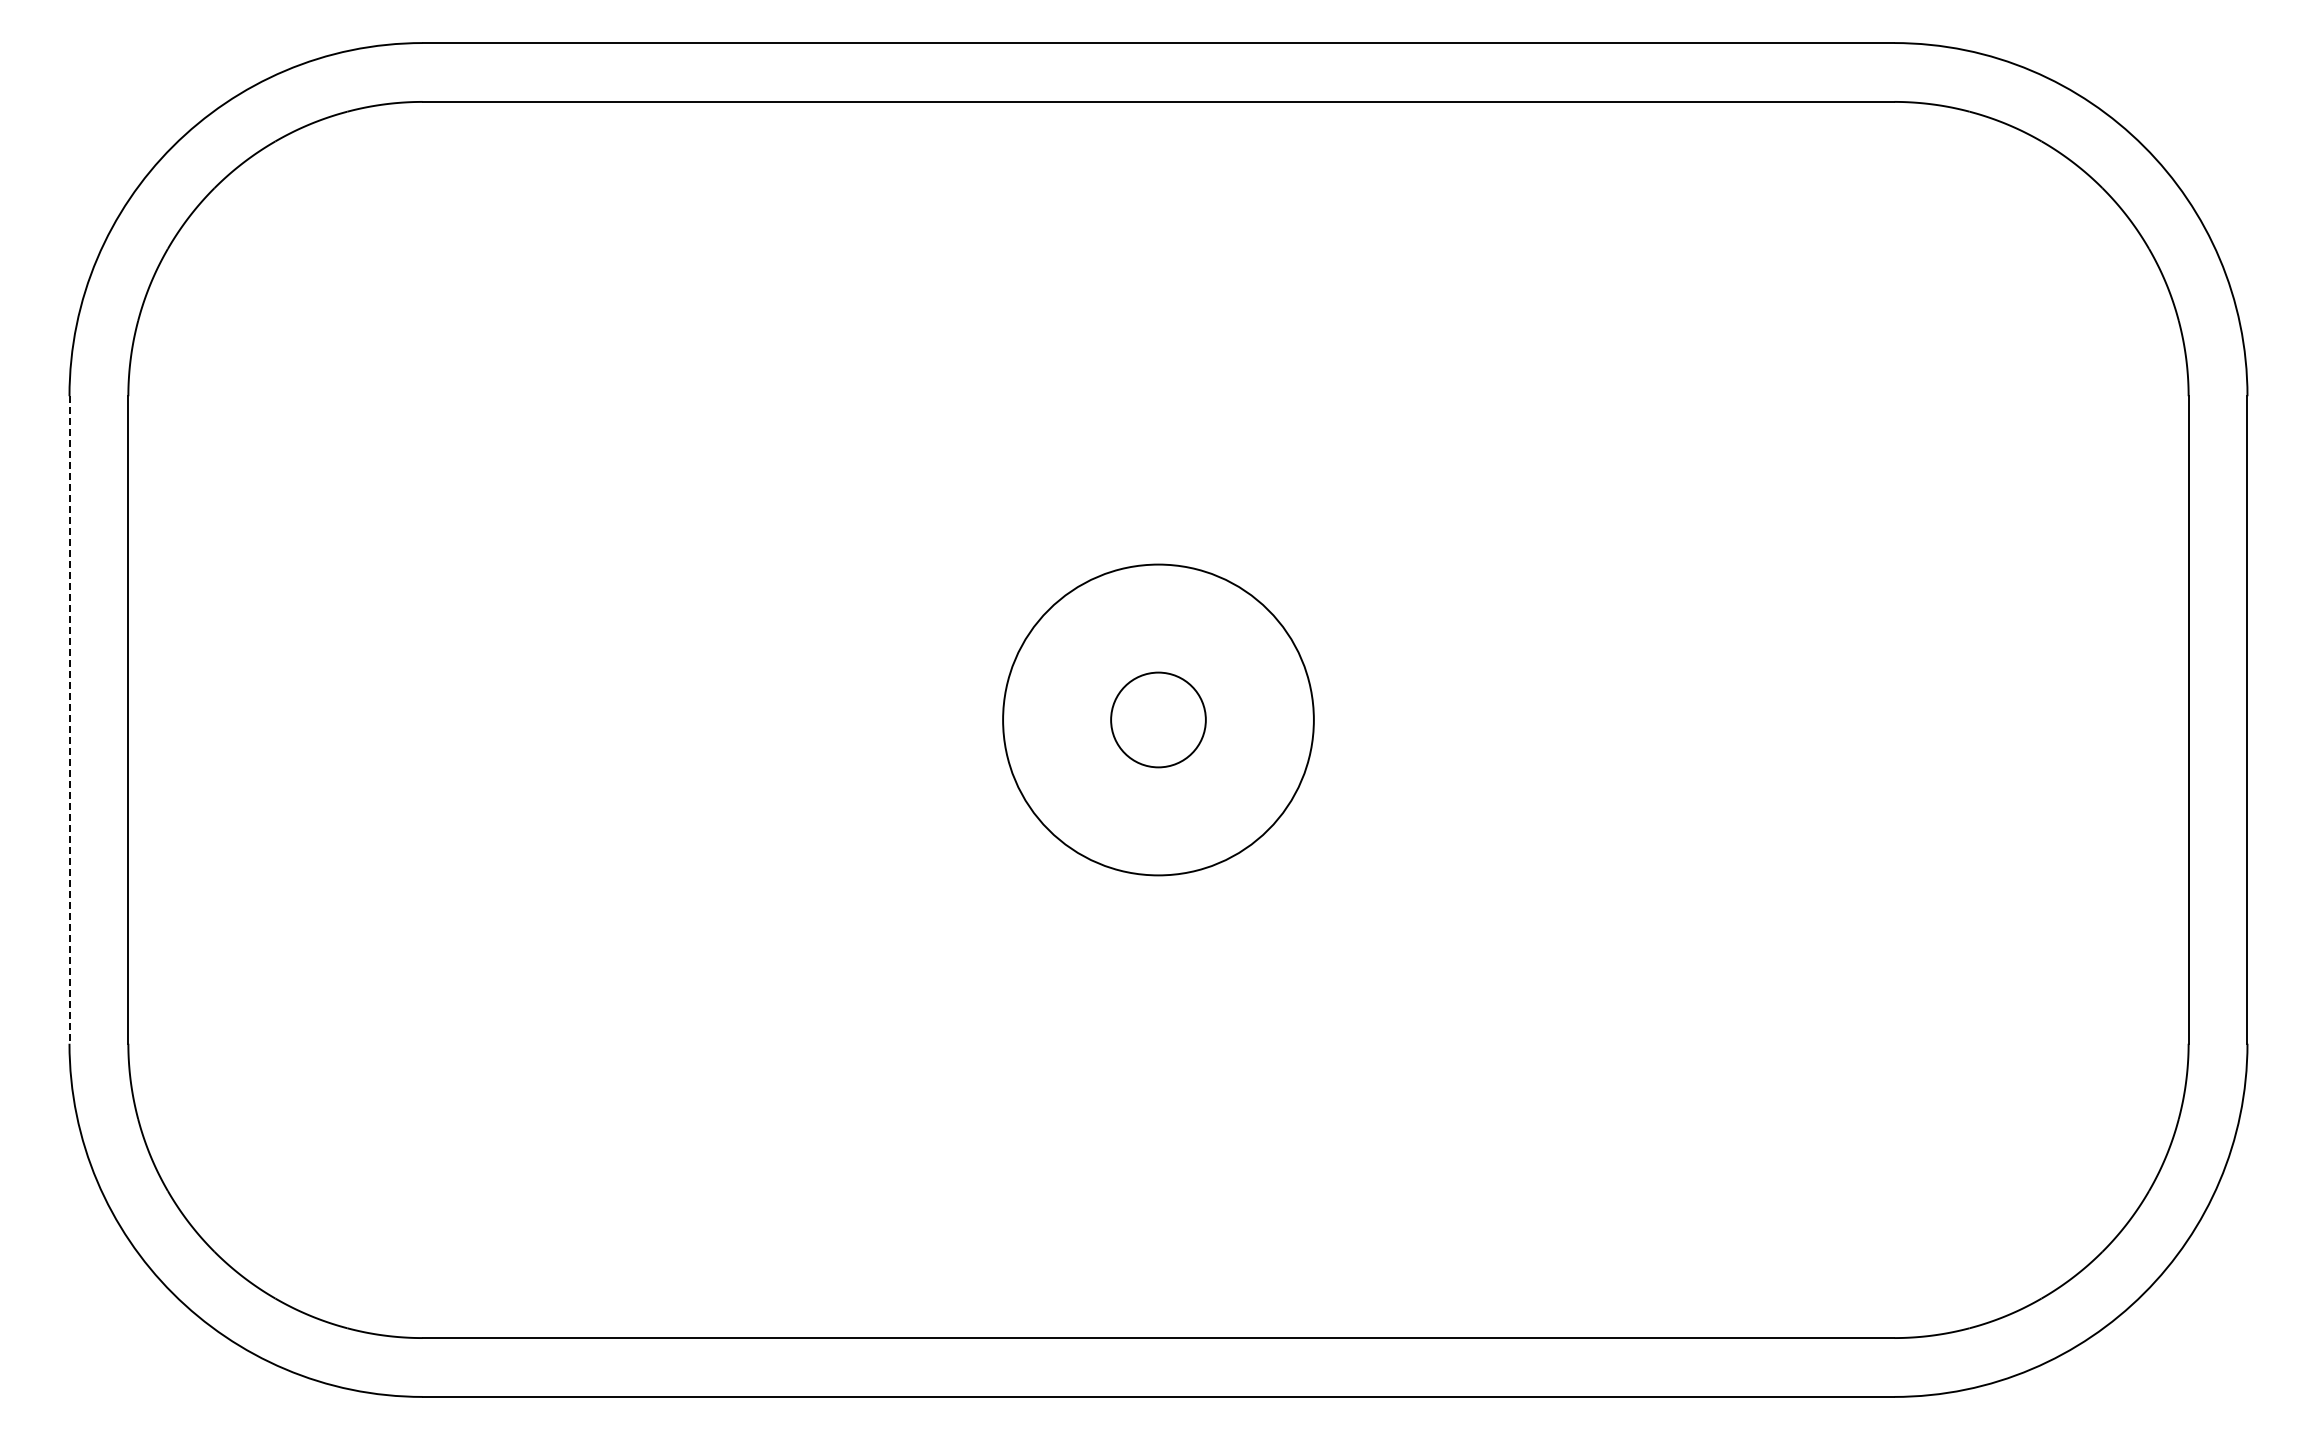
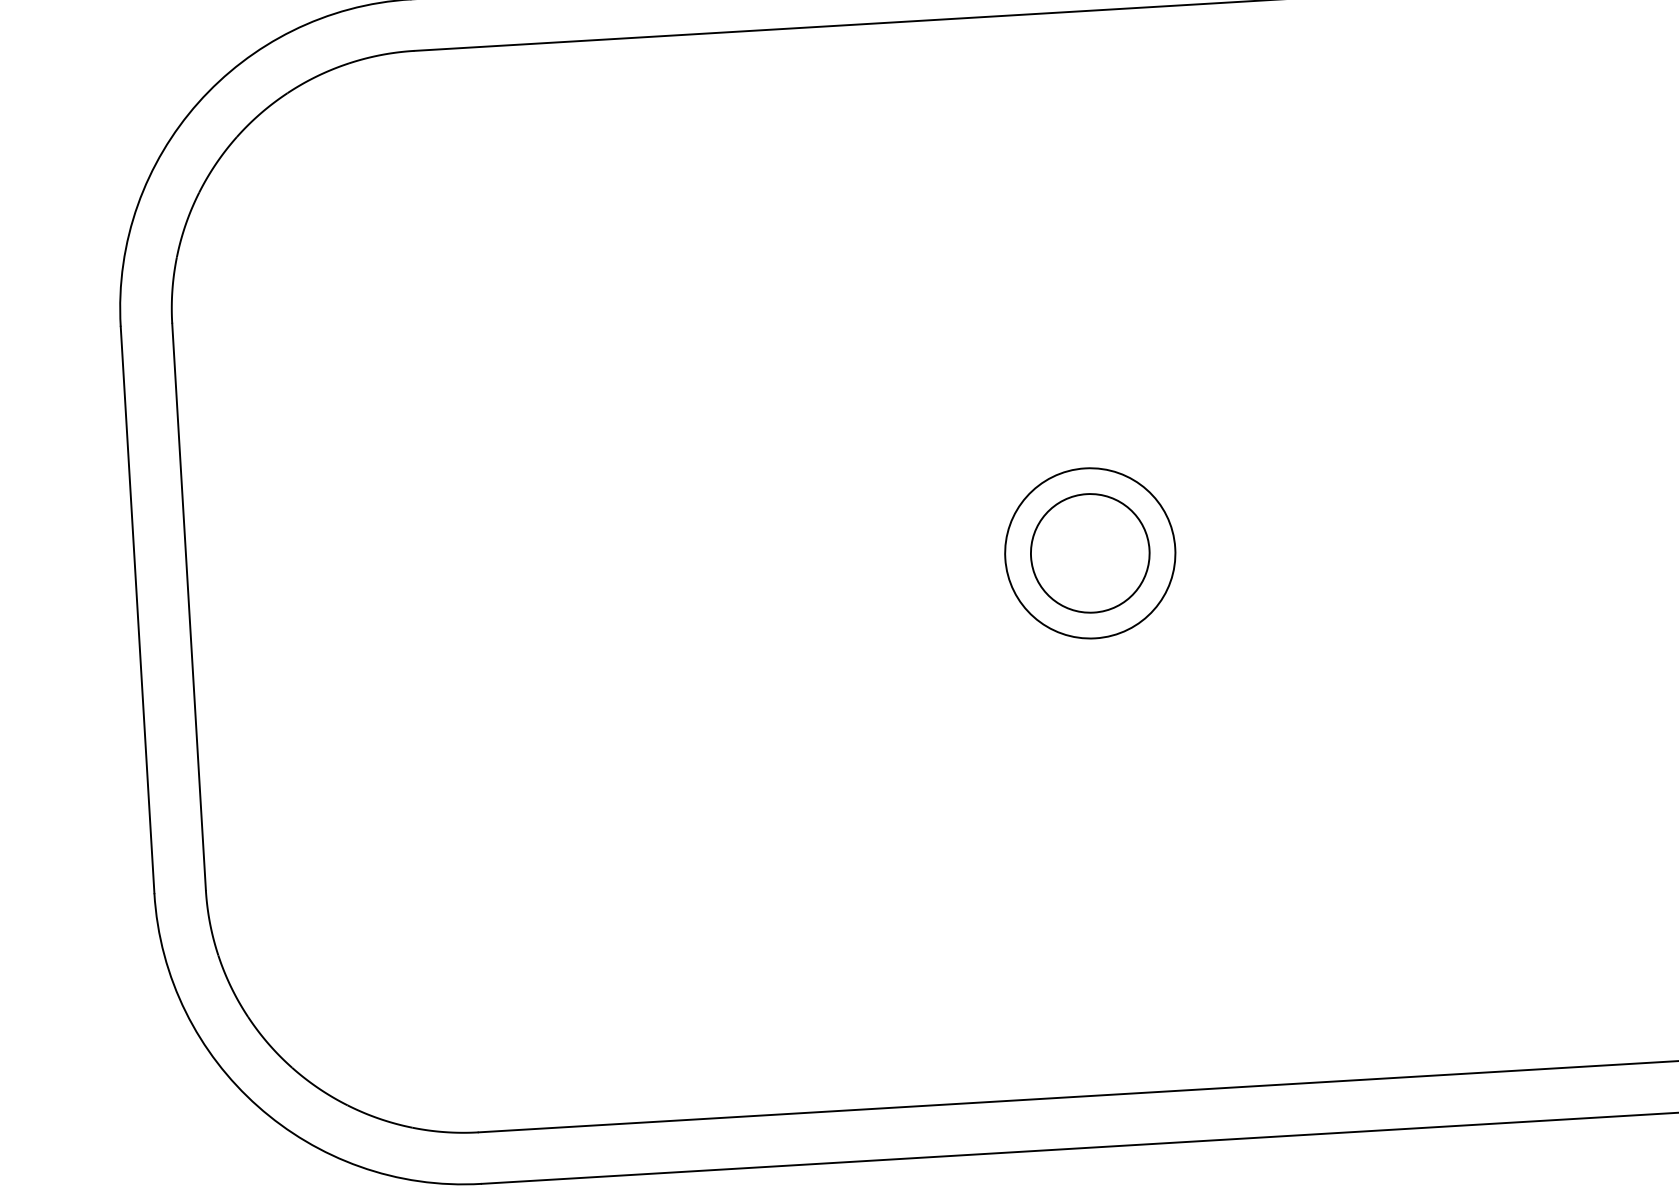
circle: (1158, 719) -> (1090, 552), size x0.62
circle: (1158, 719) -> (1090, 552), size x1.43
line: (69, 720) -> (137, 610), dashed -> solid

